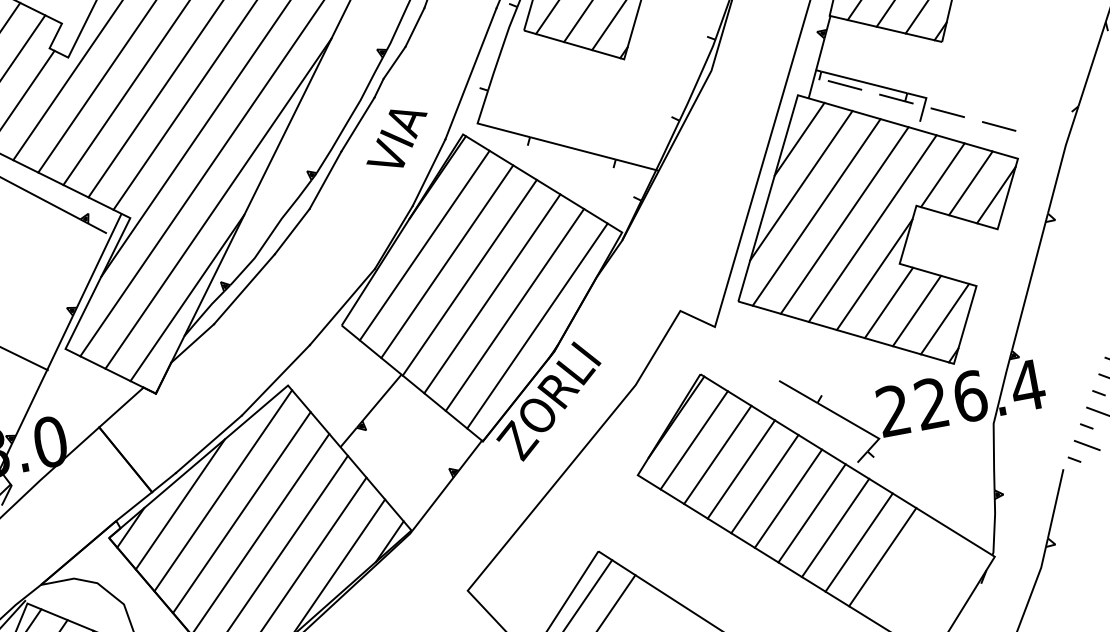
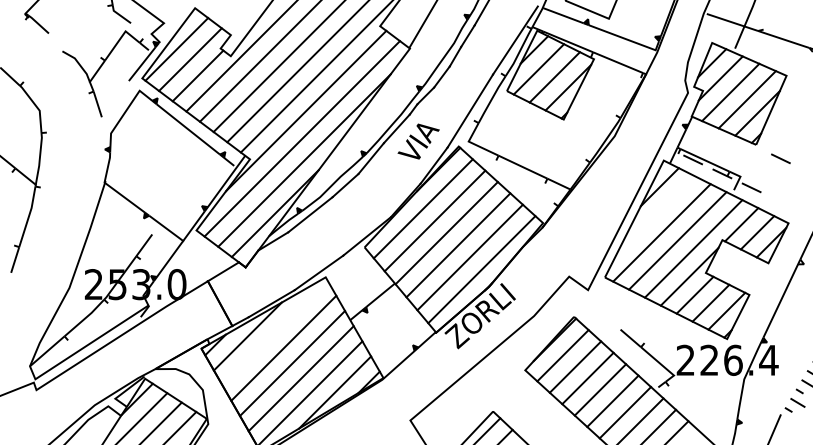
line: (998, 126) -> (780, 158), moved
line: (801, 186) -> (655, 215), removed
line: (222, 489) -> (274, 332), removed

